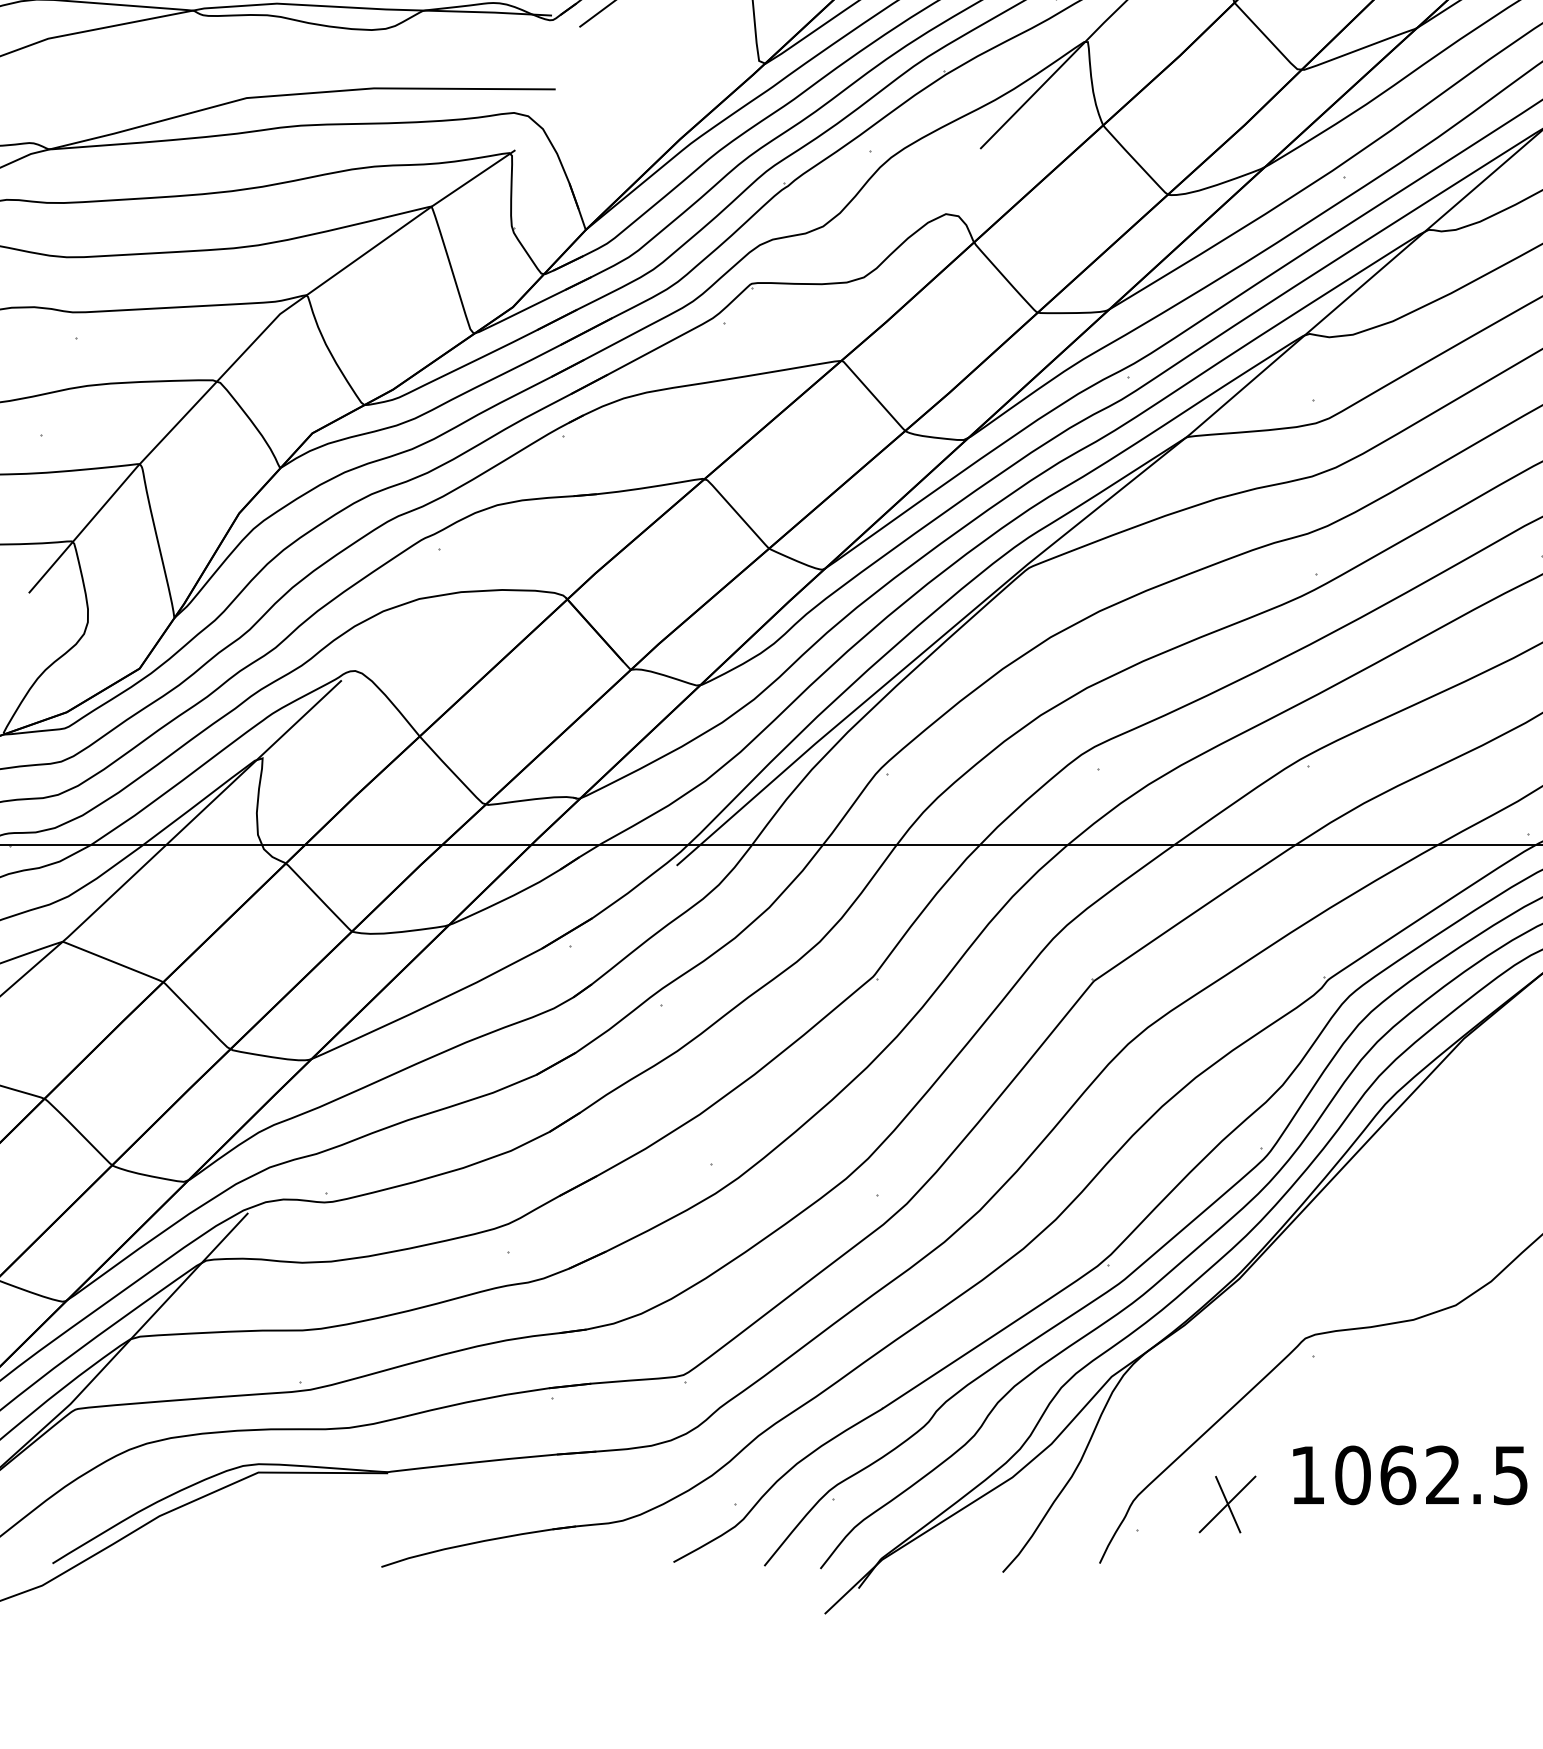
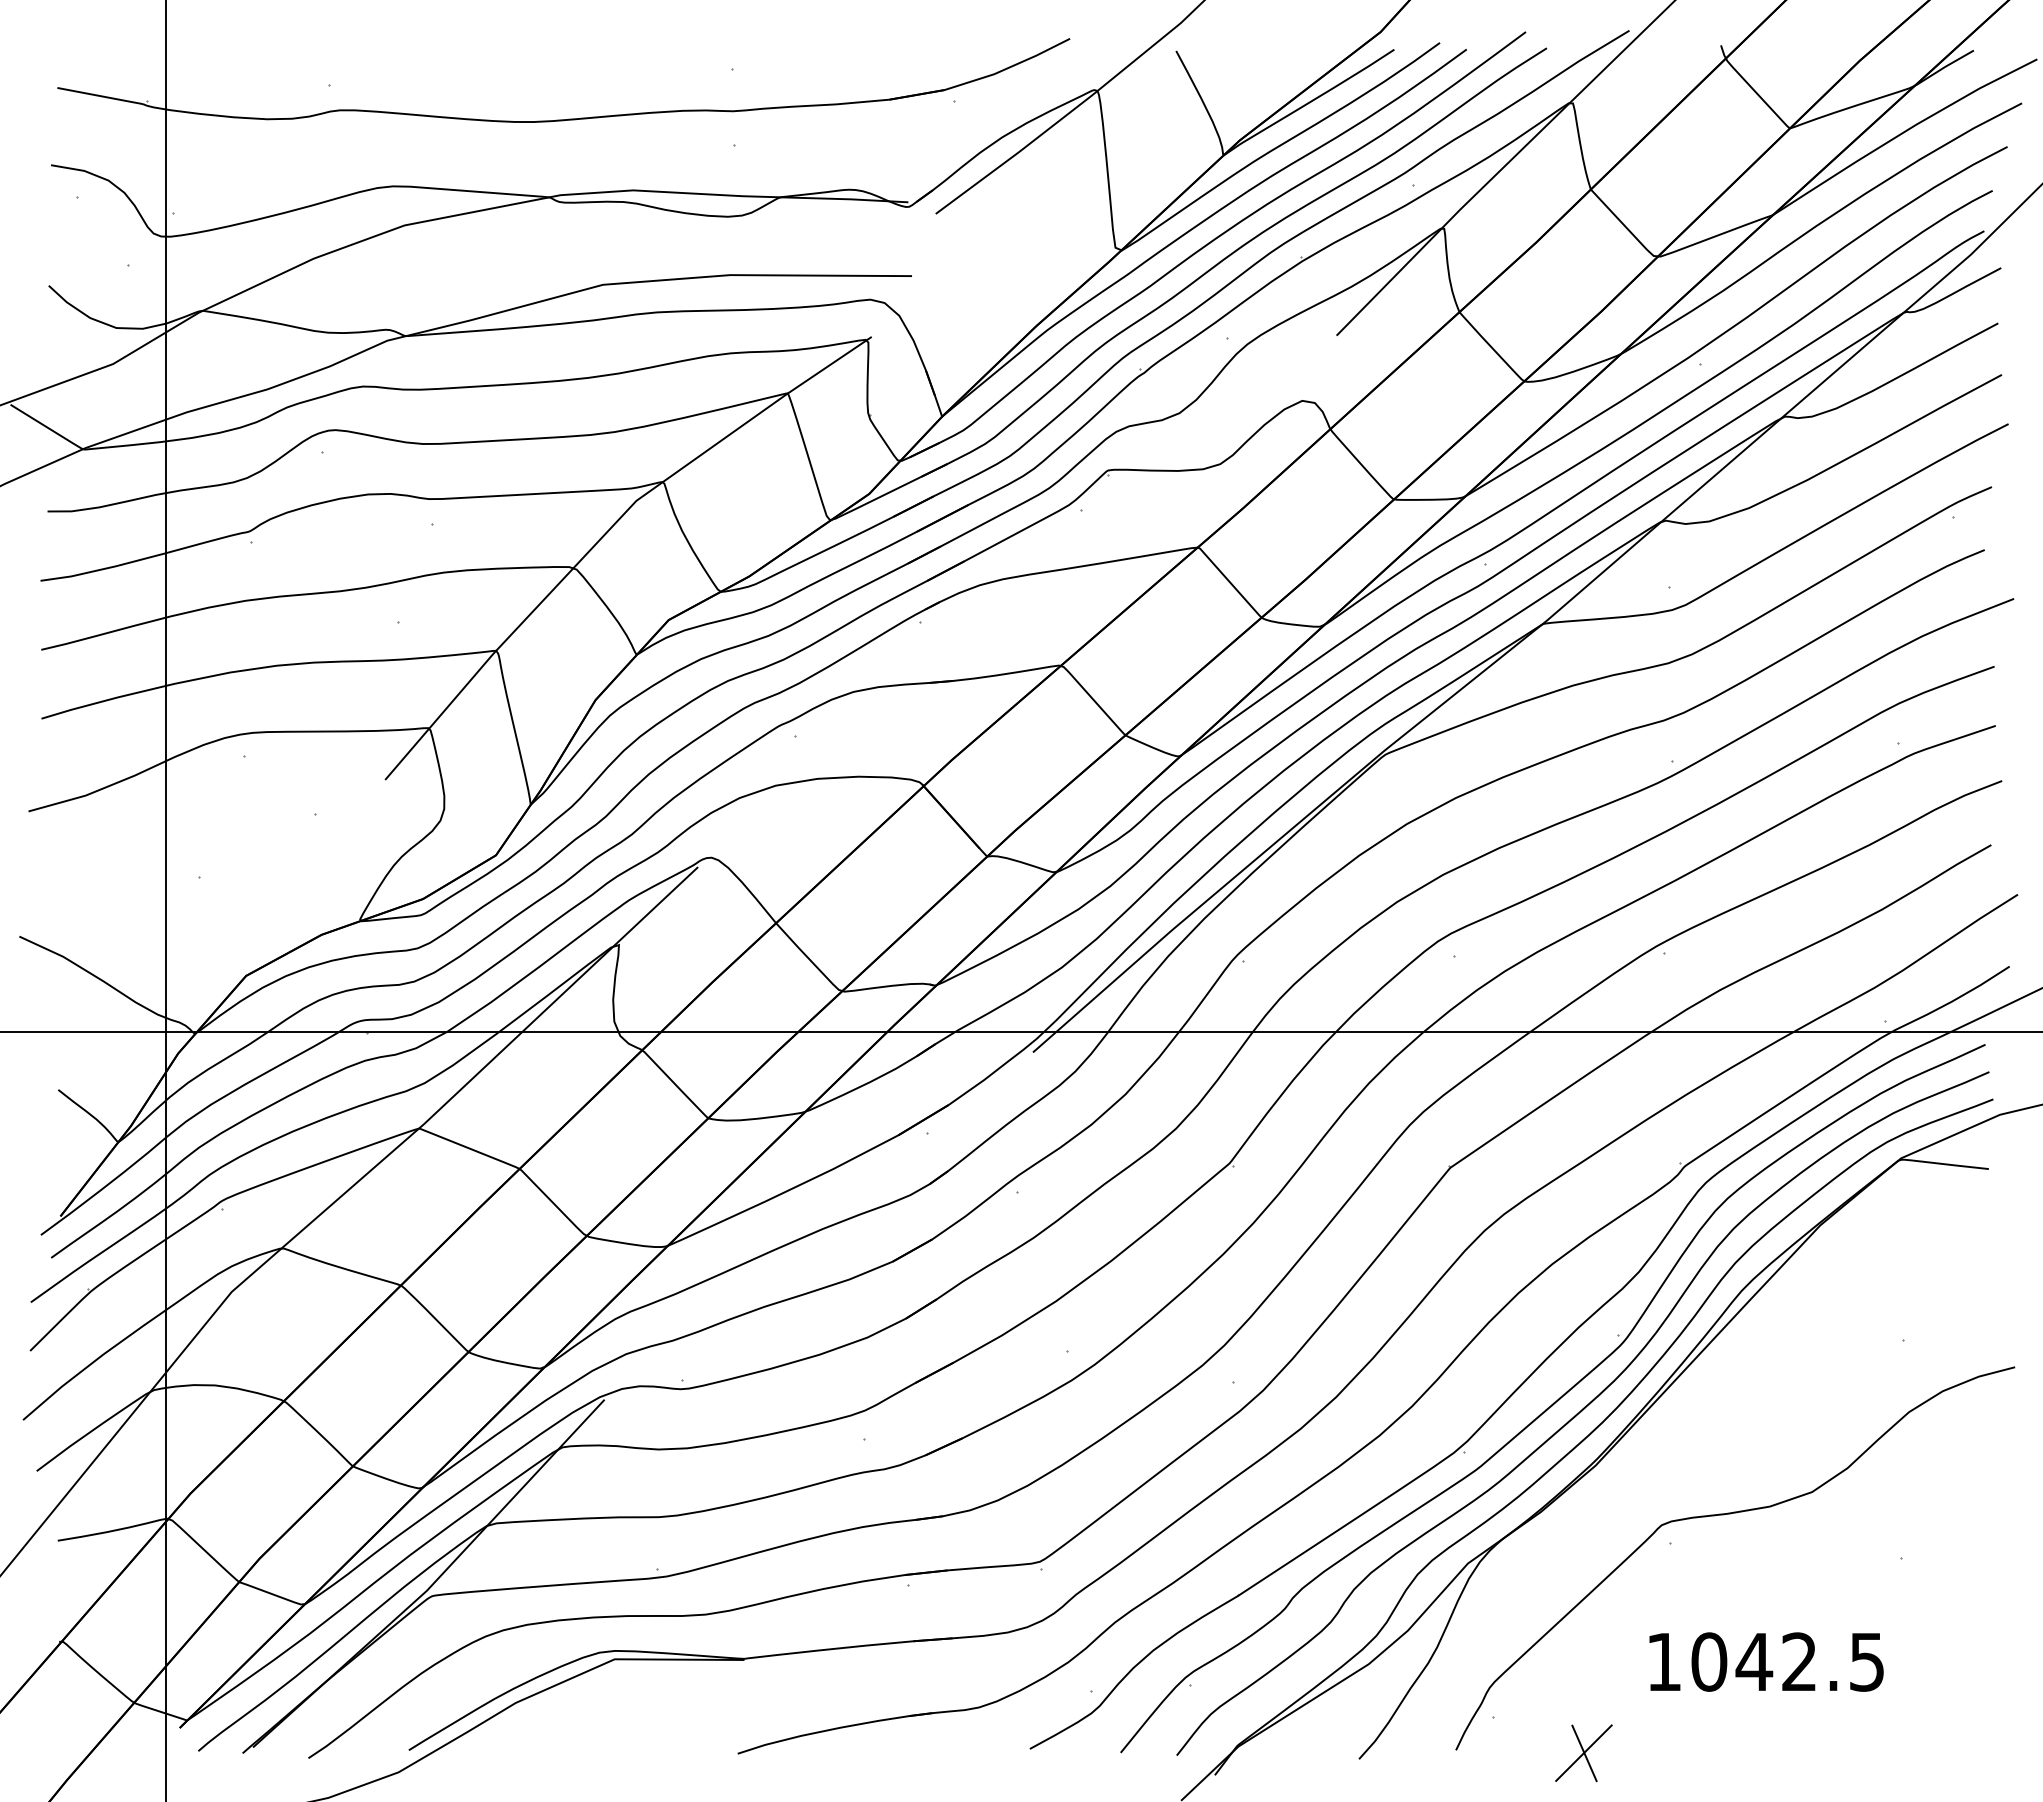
text: (1398, 1474) -> (1754, 1661), 1062.5 -> 1042.5
part: (1227, 1504) -> (1583, 1753), moved

